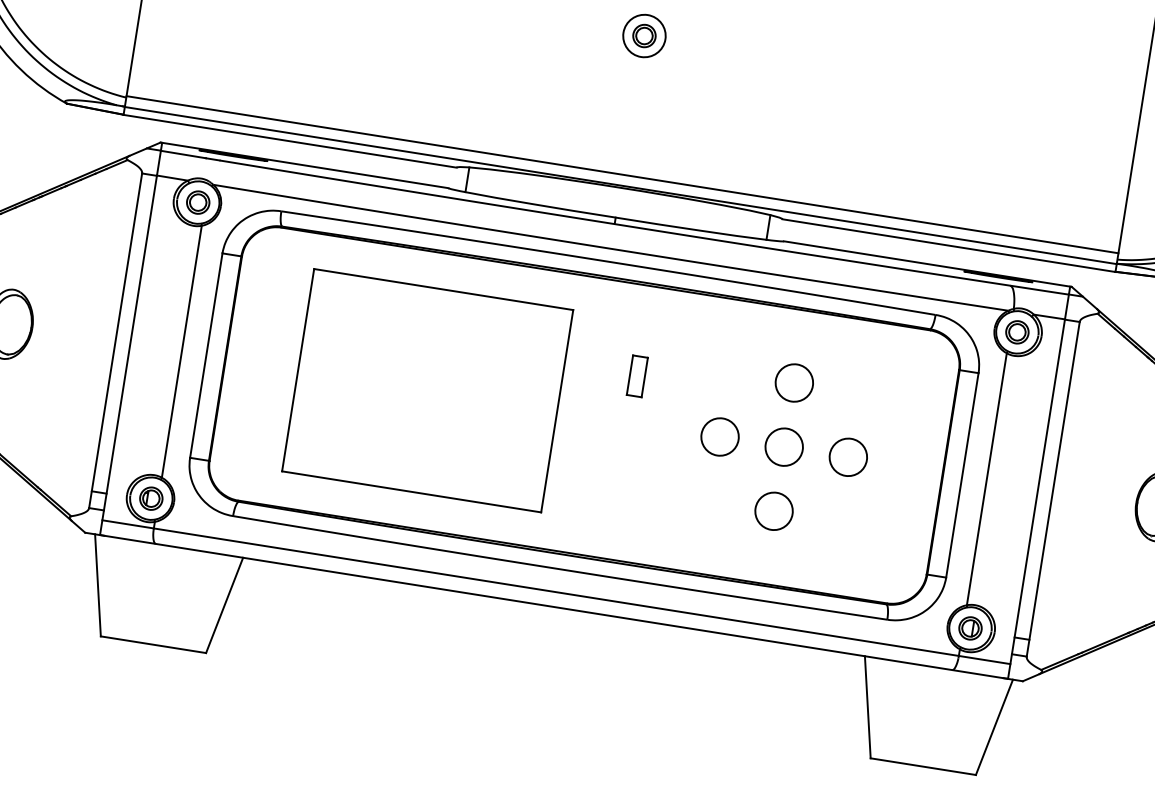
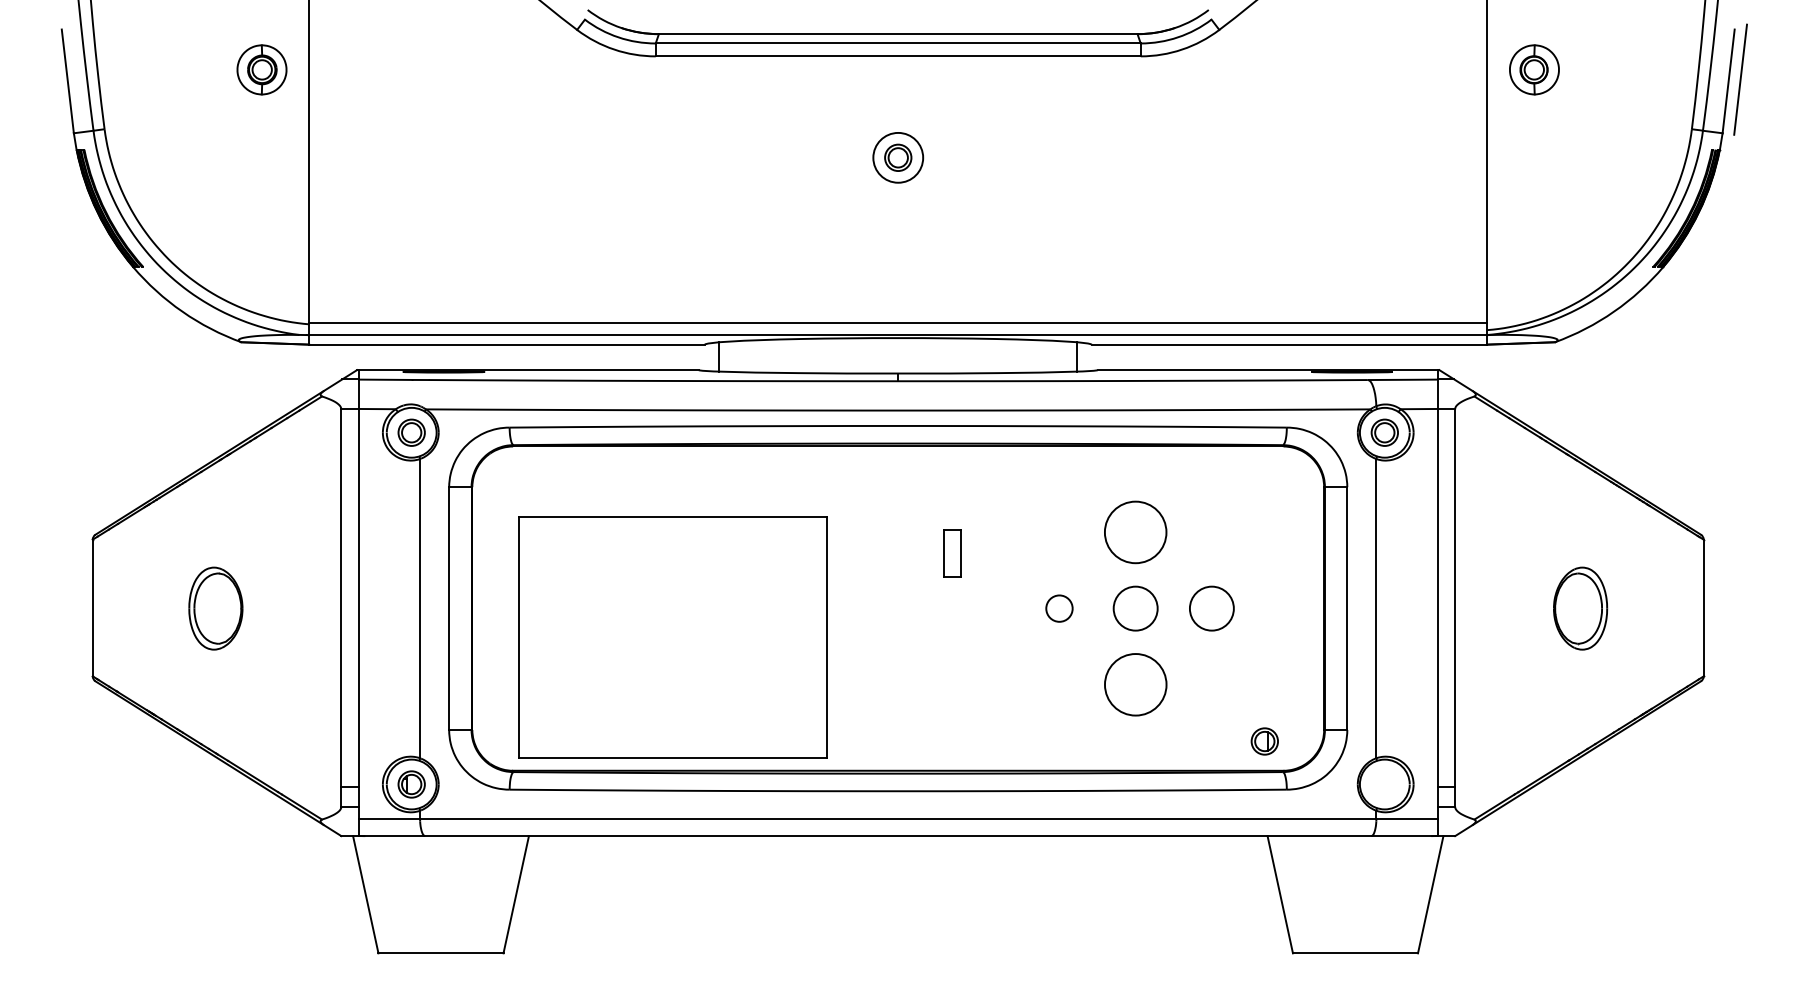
circle: (794, 383) -> (1135, 532), size x1.4
part: (427, 390) -> (672, 637), moved
circle: (720, 436) -> (1059, 608), size x0.6
circle: (773, 511) -> (1135, 684), size x1.4
part: (970, 628) -> (1264, 741), moved

